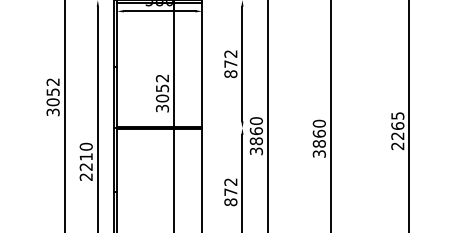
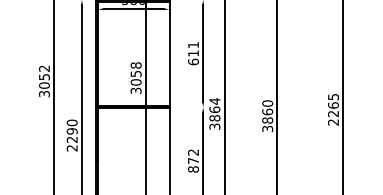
text: (230, 64) -> (193, 53), 872 -> 611
text: (162, 78) -> (136, 65), 3052 -> 3058
text: (255, 121) -> (214, 101), 3860 -> 3864
text: (85, 156) -> (71, 131), 2210 -> 2290

